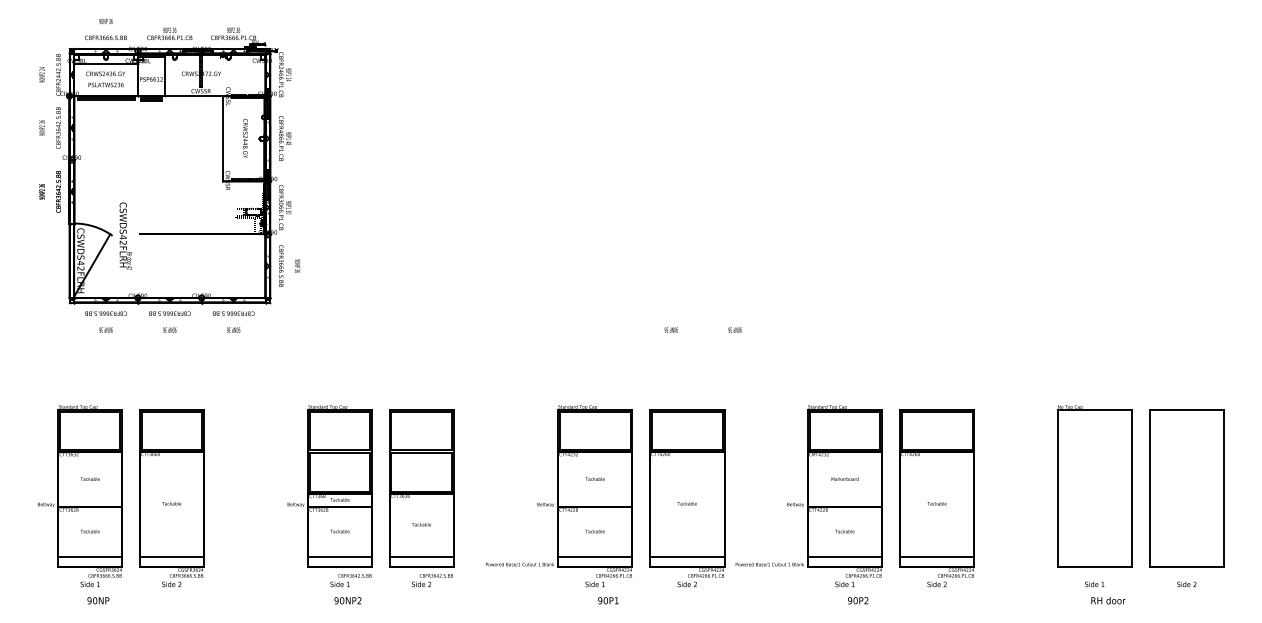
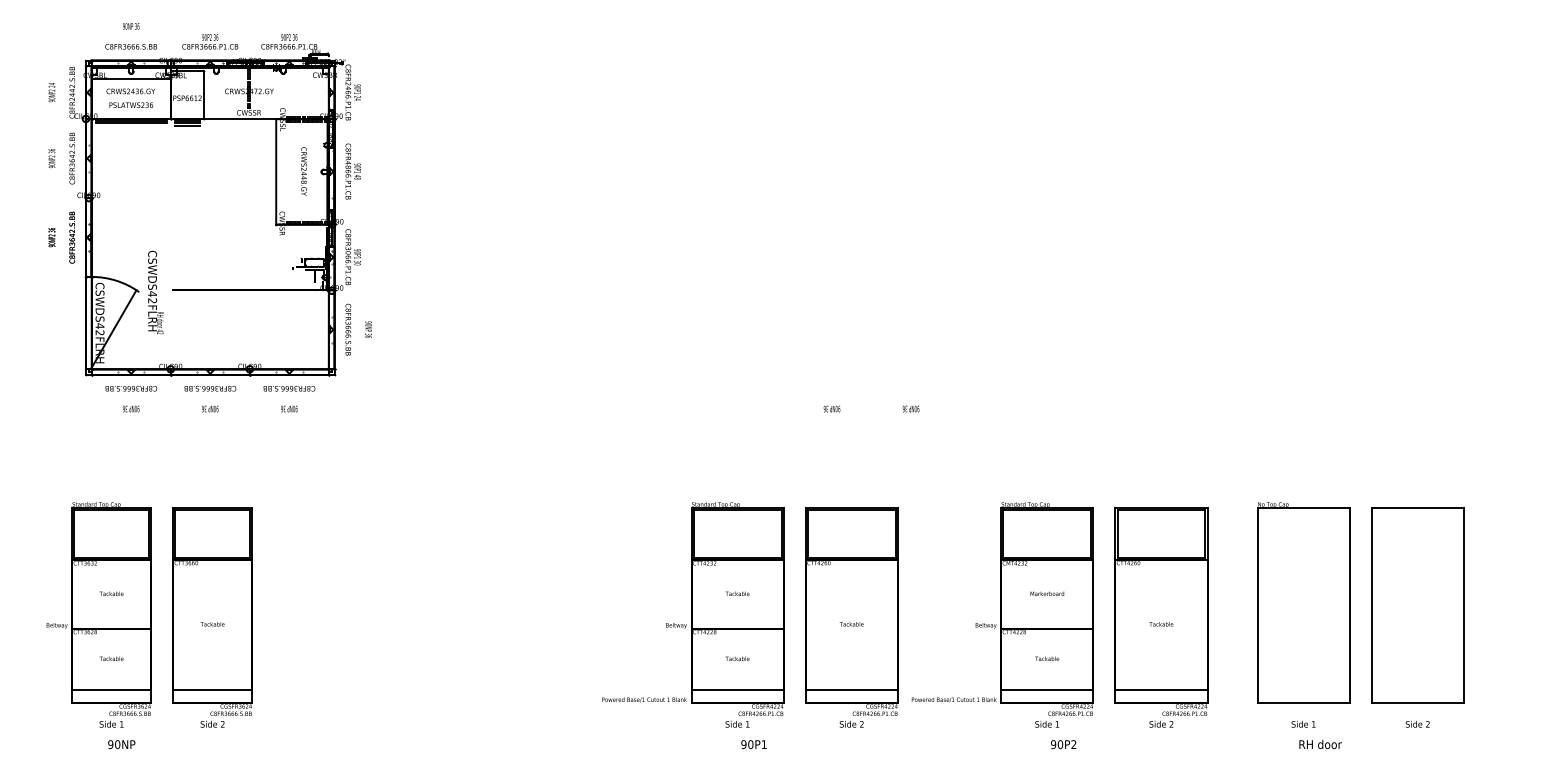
part: (370, 504) -> (459, 625), removed
part: (1132, 504) -> (1350, 625), moved

